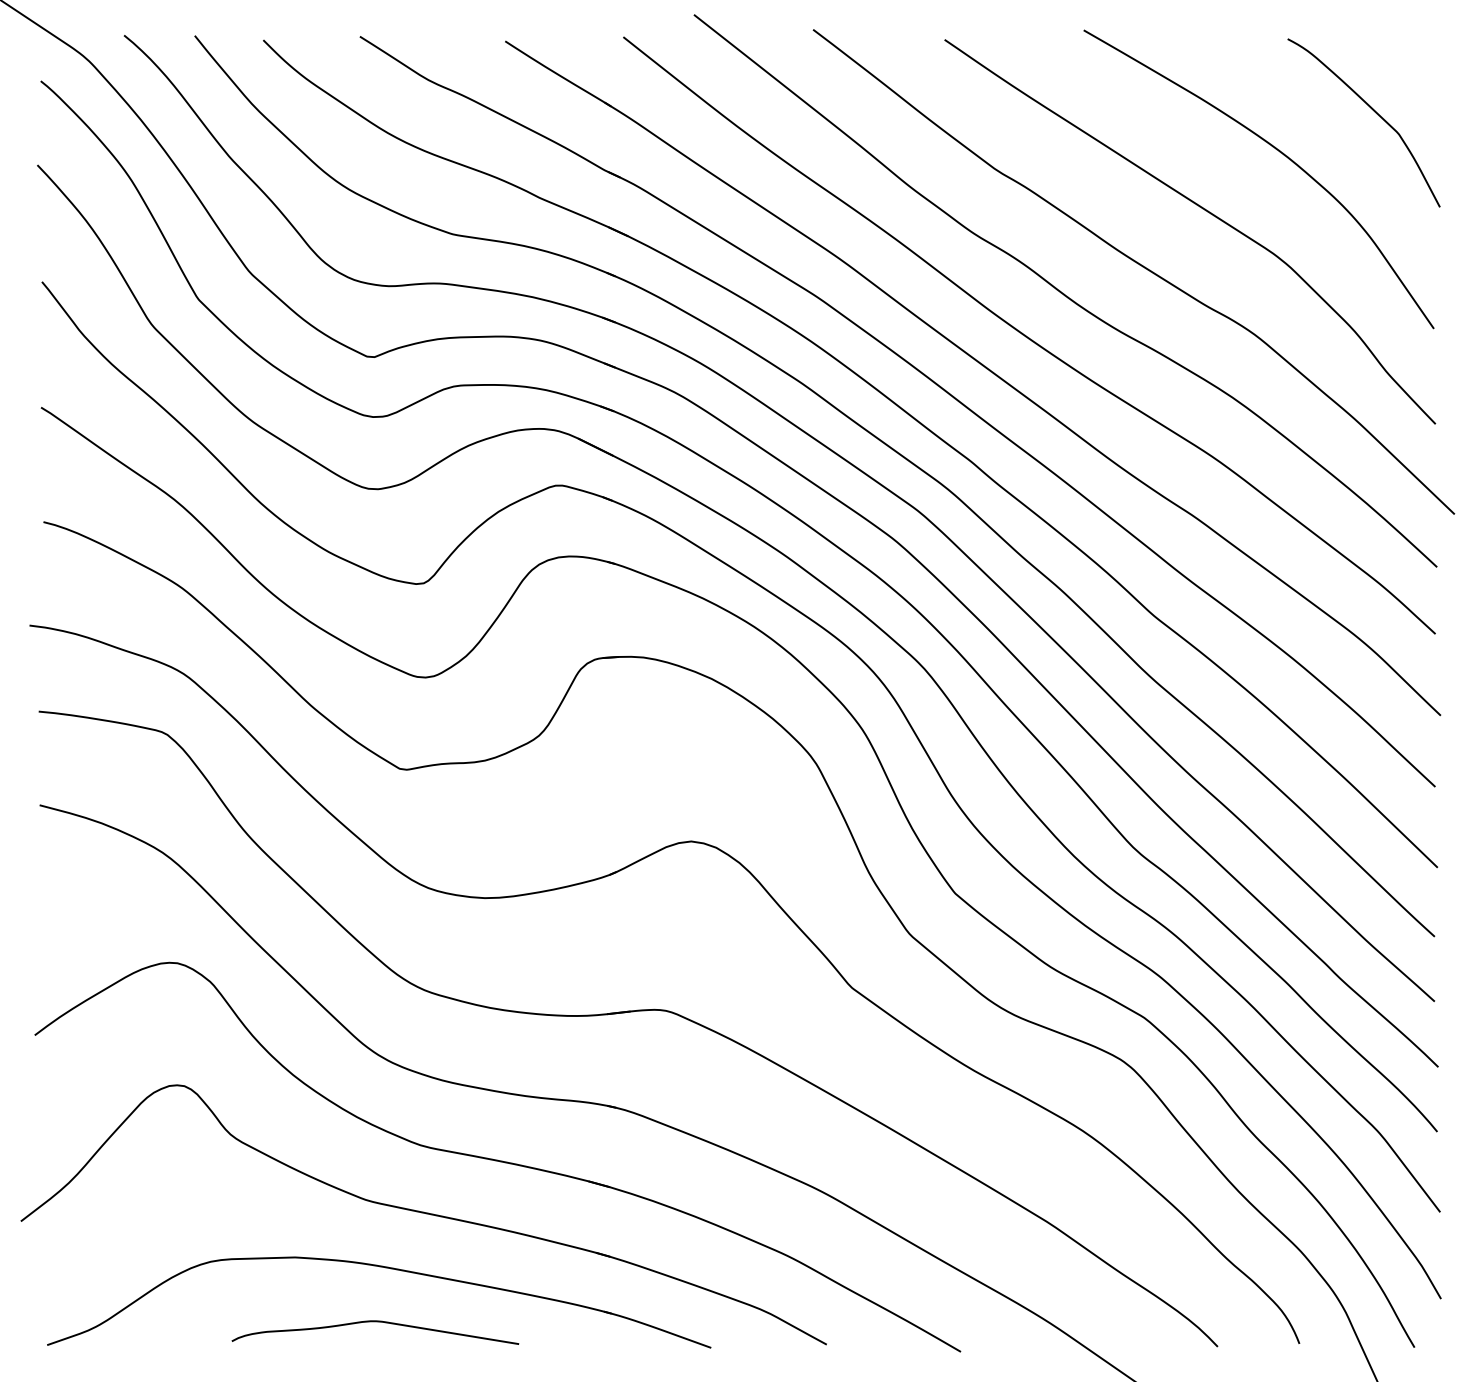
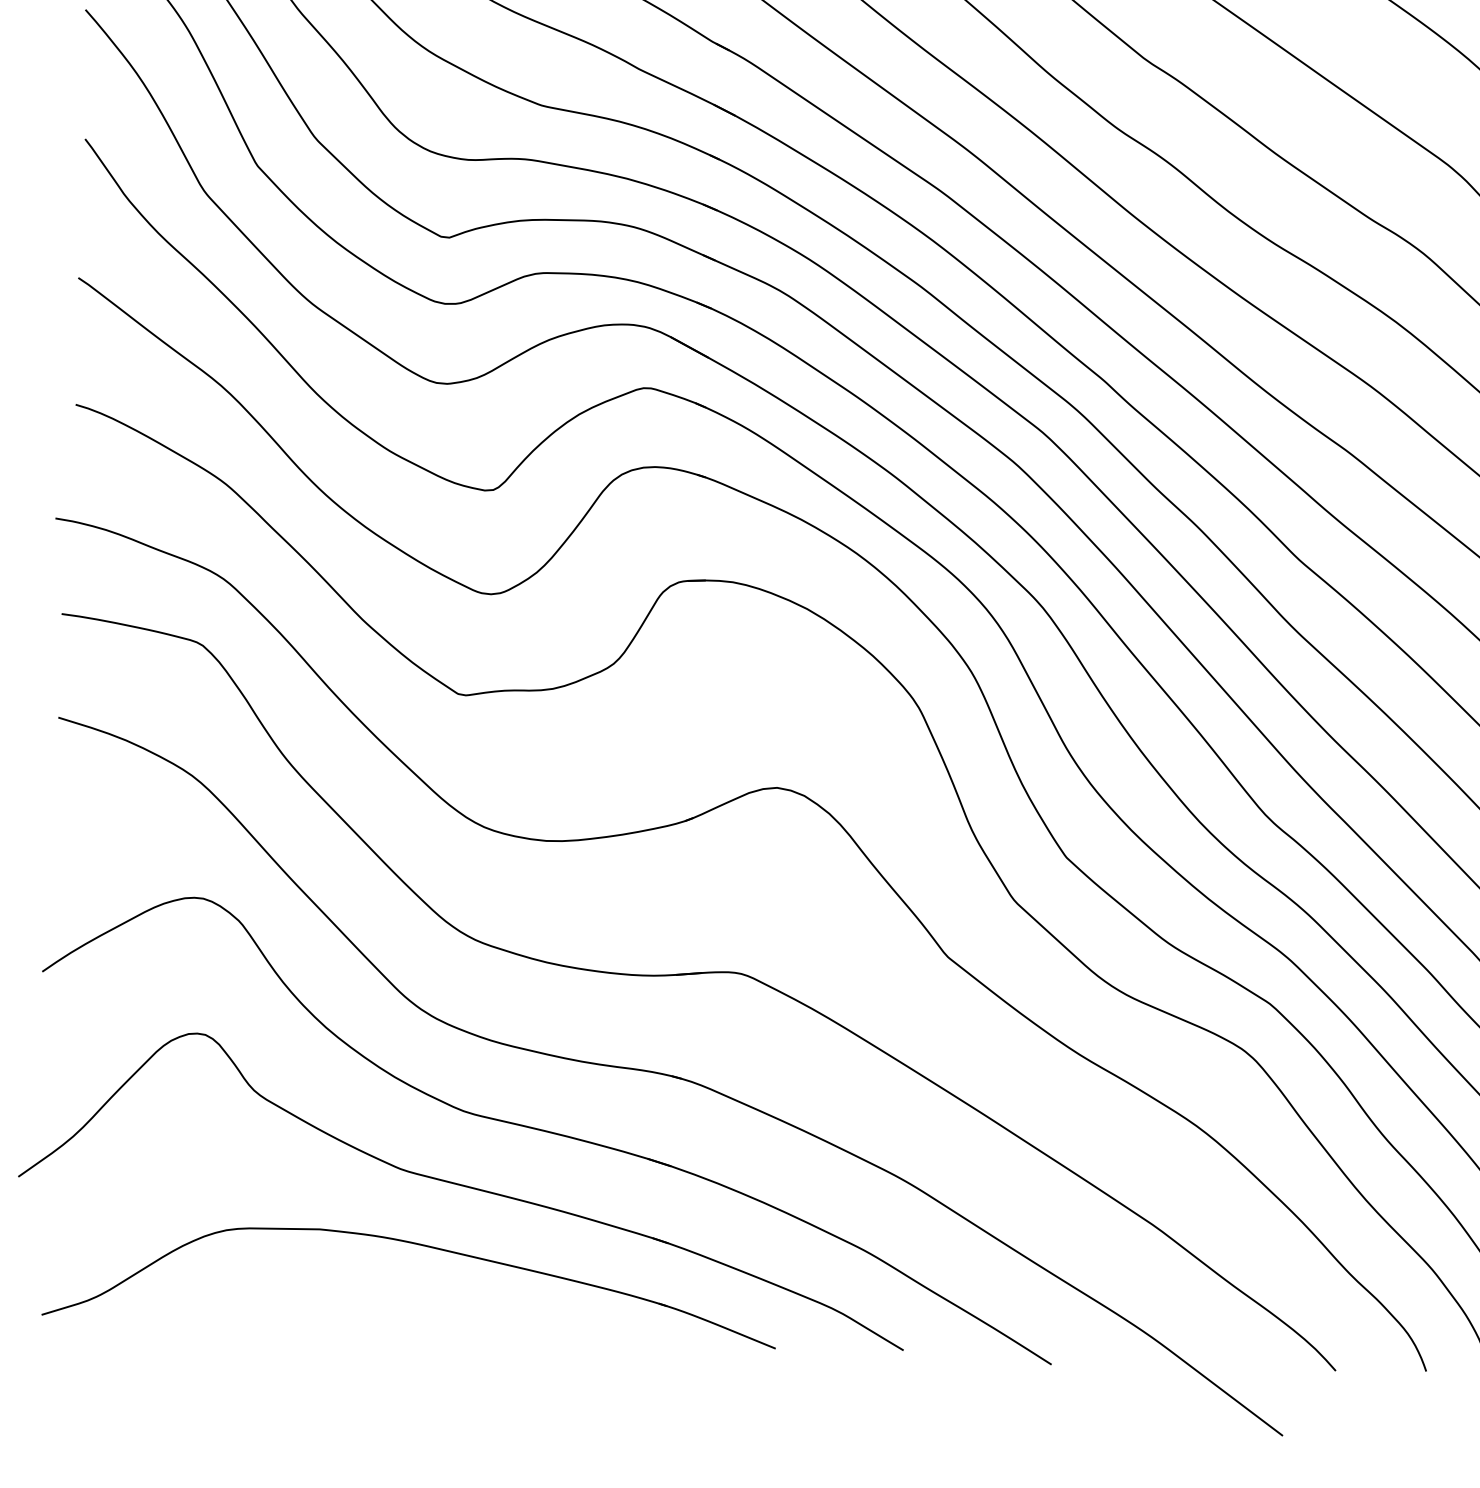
curve: (375, 1322) -> (405, 1305), removed

